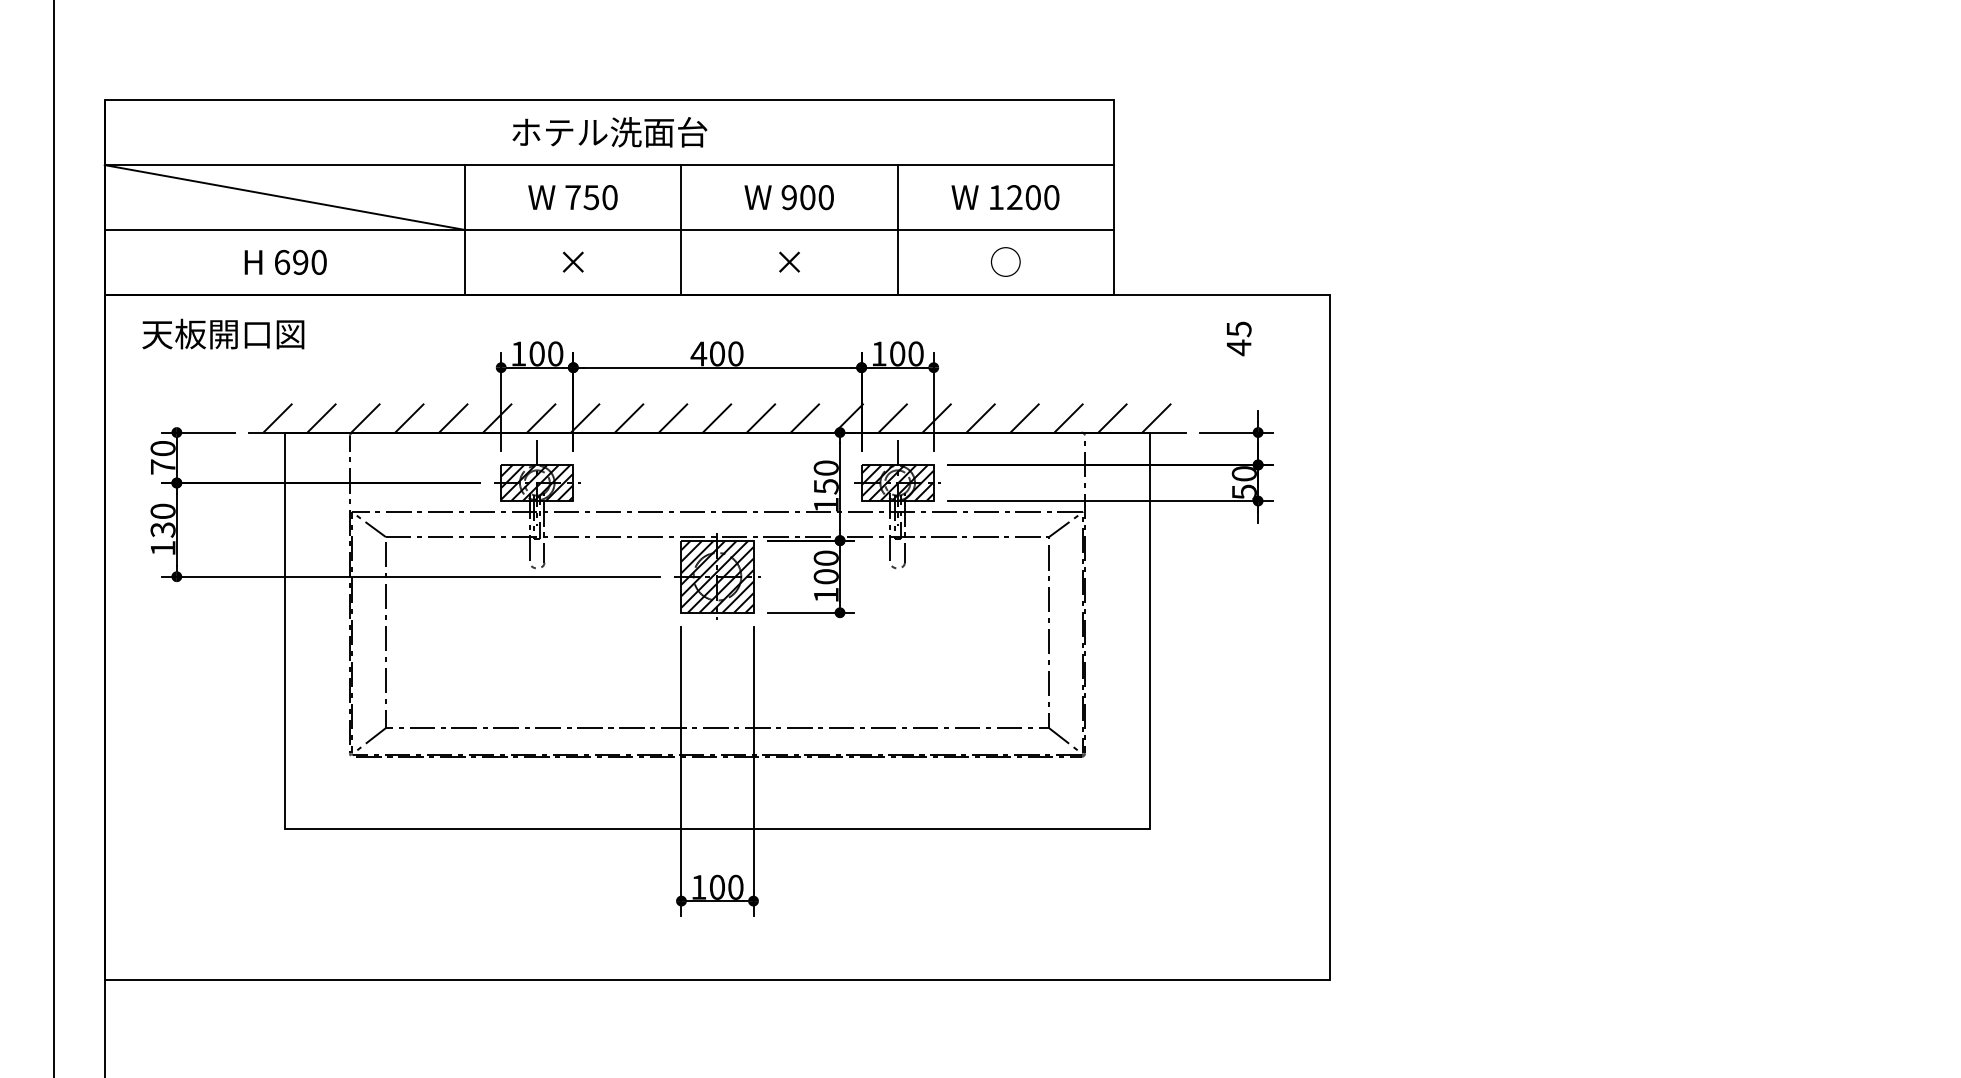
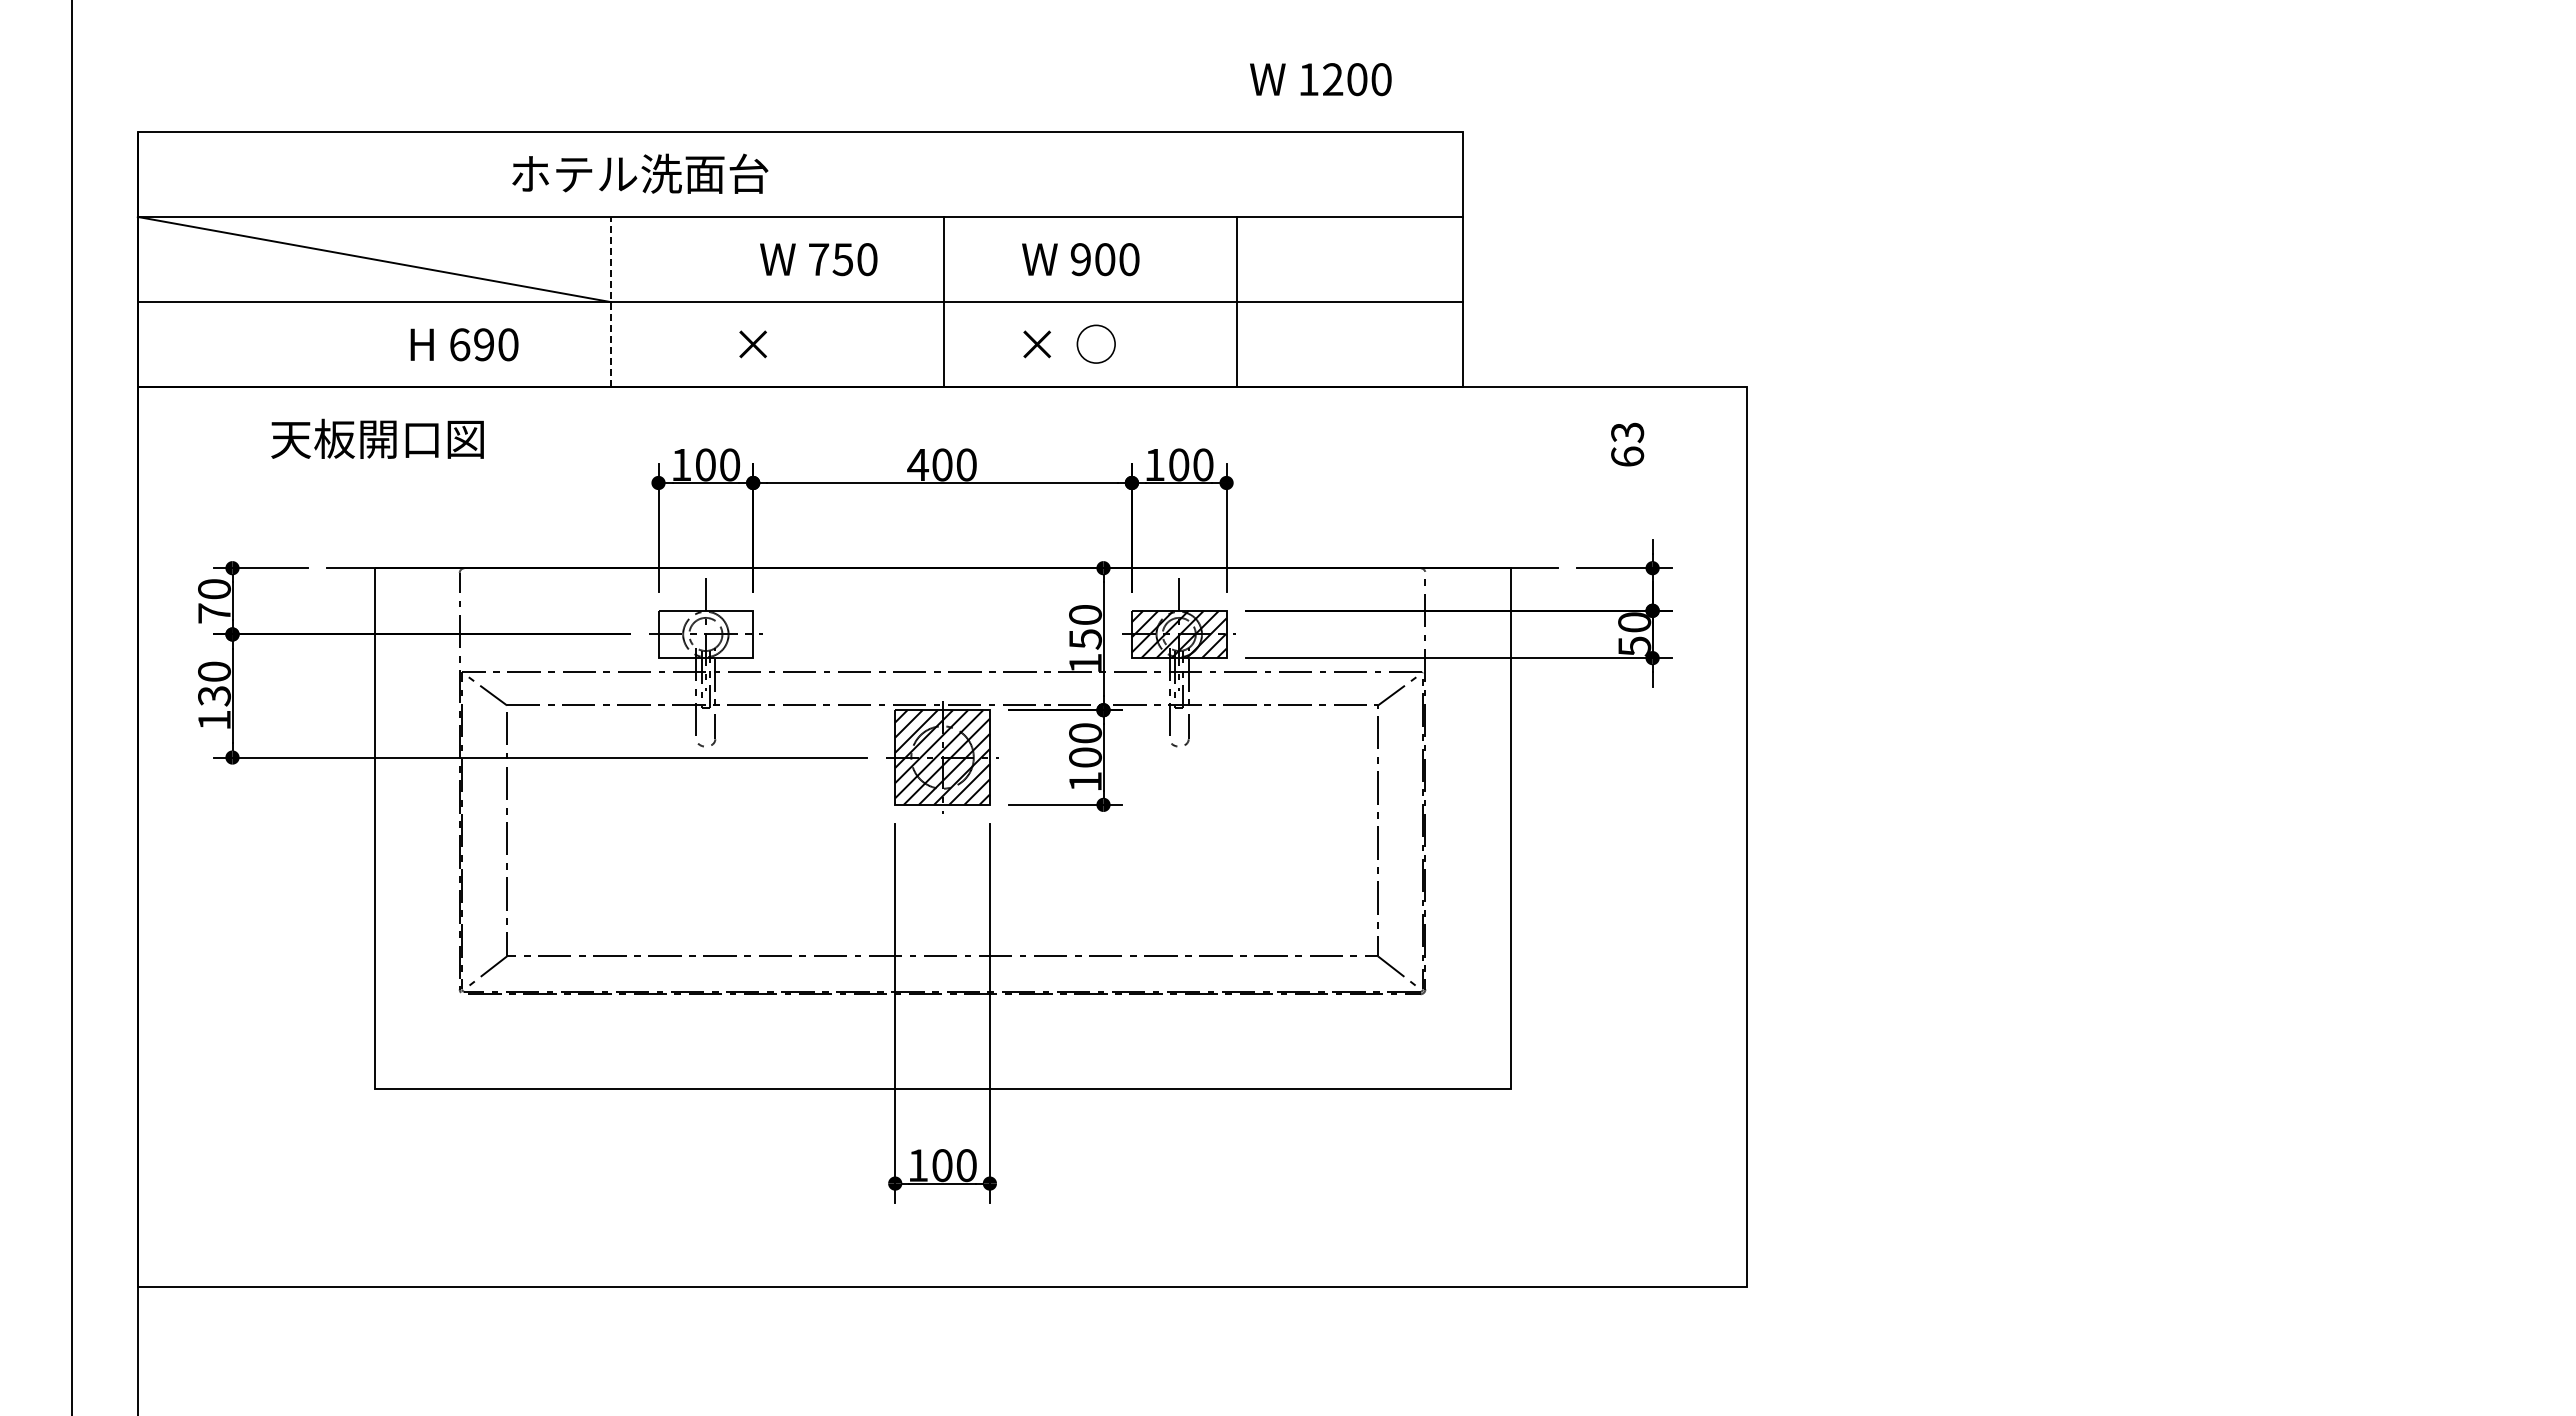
text: (610, 132) -> (640, 173), moved
text: (572, 197) -> (818, 259), moved
text: (789, 197) -> (1080, 259), moved
text: (1005, 197) -> (1320, 79), moved
line: (465, 229) -> (611, 301), solid -> dashed
line: (681, 229) -> (944, 301), moved
line: (897, 229) -> (1237, 301), moved
text: (1005, 261) -> (1095, 343), moved
text: (285, 262) -> (464, 344), moved
text: (223, 333) -> (377, 438), moved
text: (1238, 338) -> (1627, 444), 45 -> 63
hatch: (717, 418) -> (942, 549), removed
hatch: (536, 483) -> (705, 634), removed

